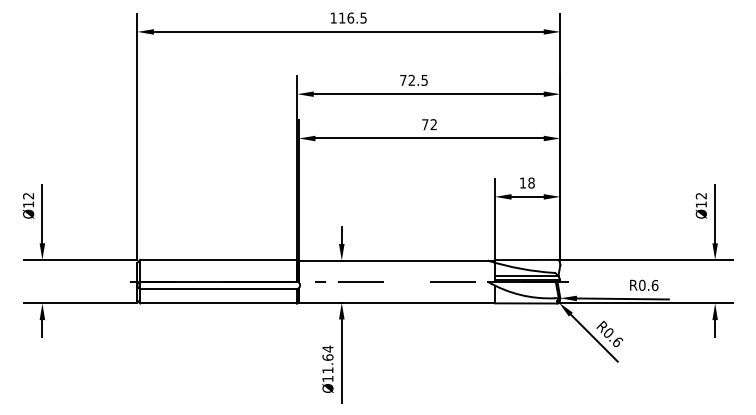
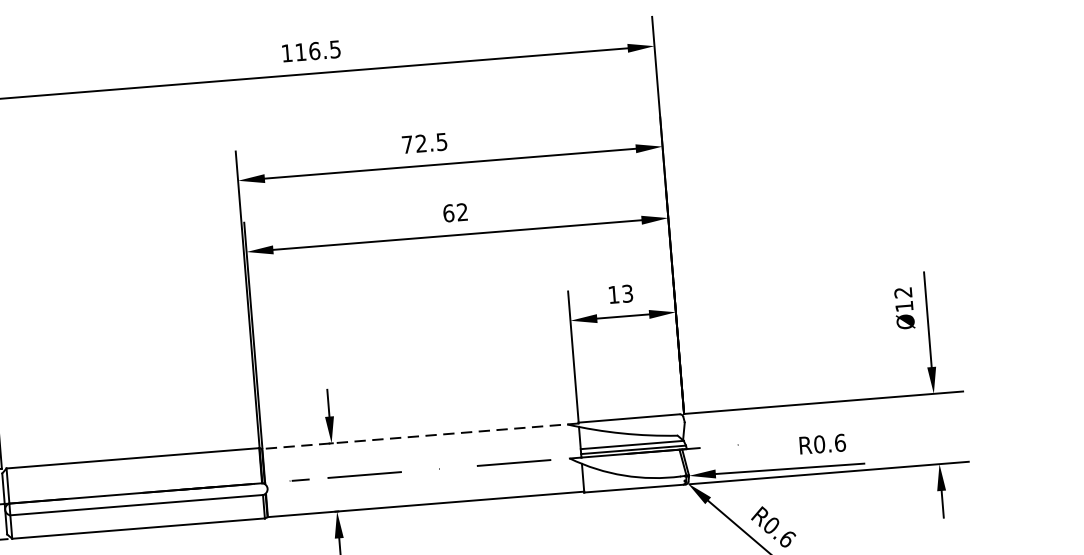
text: (425, 124) -> (449, 213), 72 -> 62
text: (531, 182) -> (627, 292), 18 -> 13
line: (396, 260) -> (419, 436), solid -> dashed

